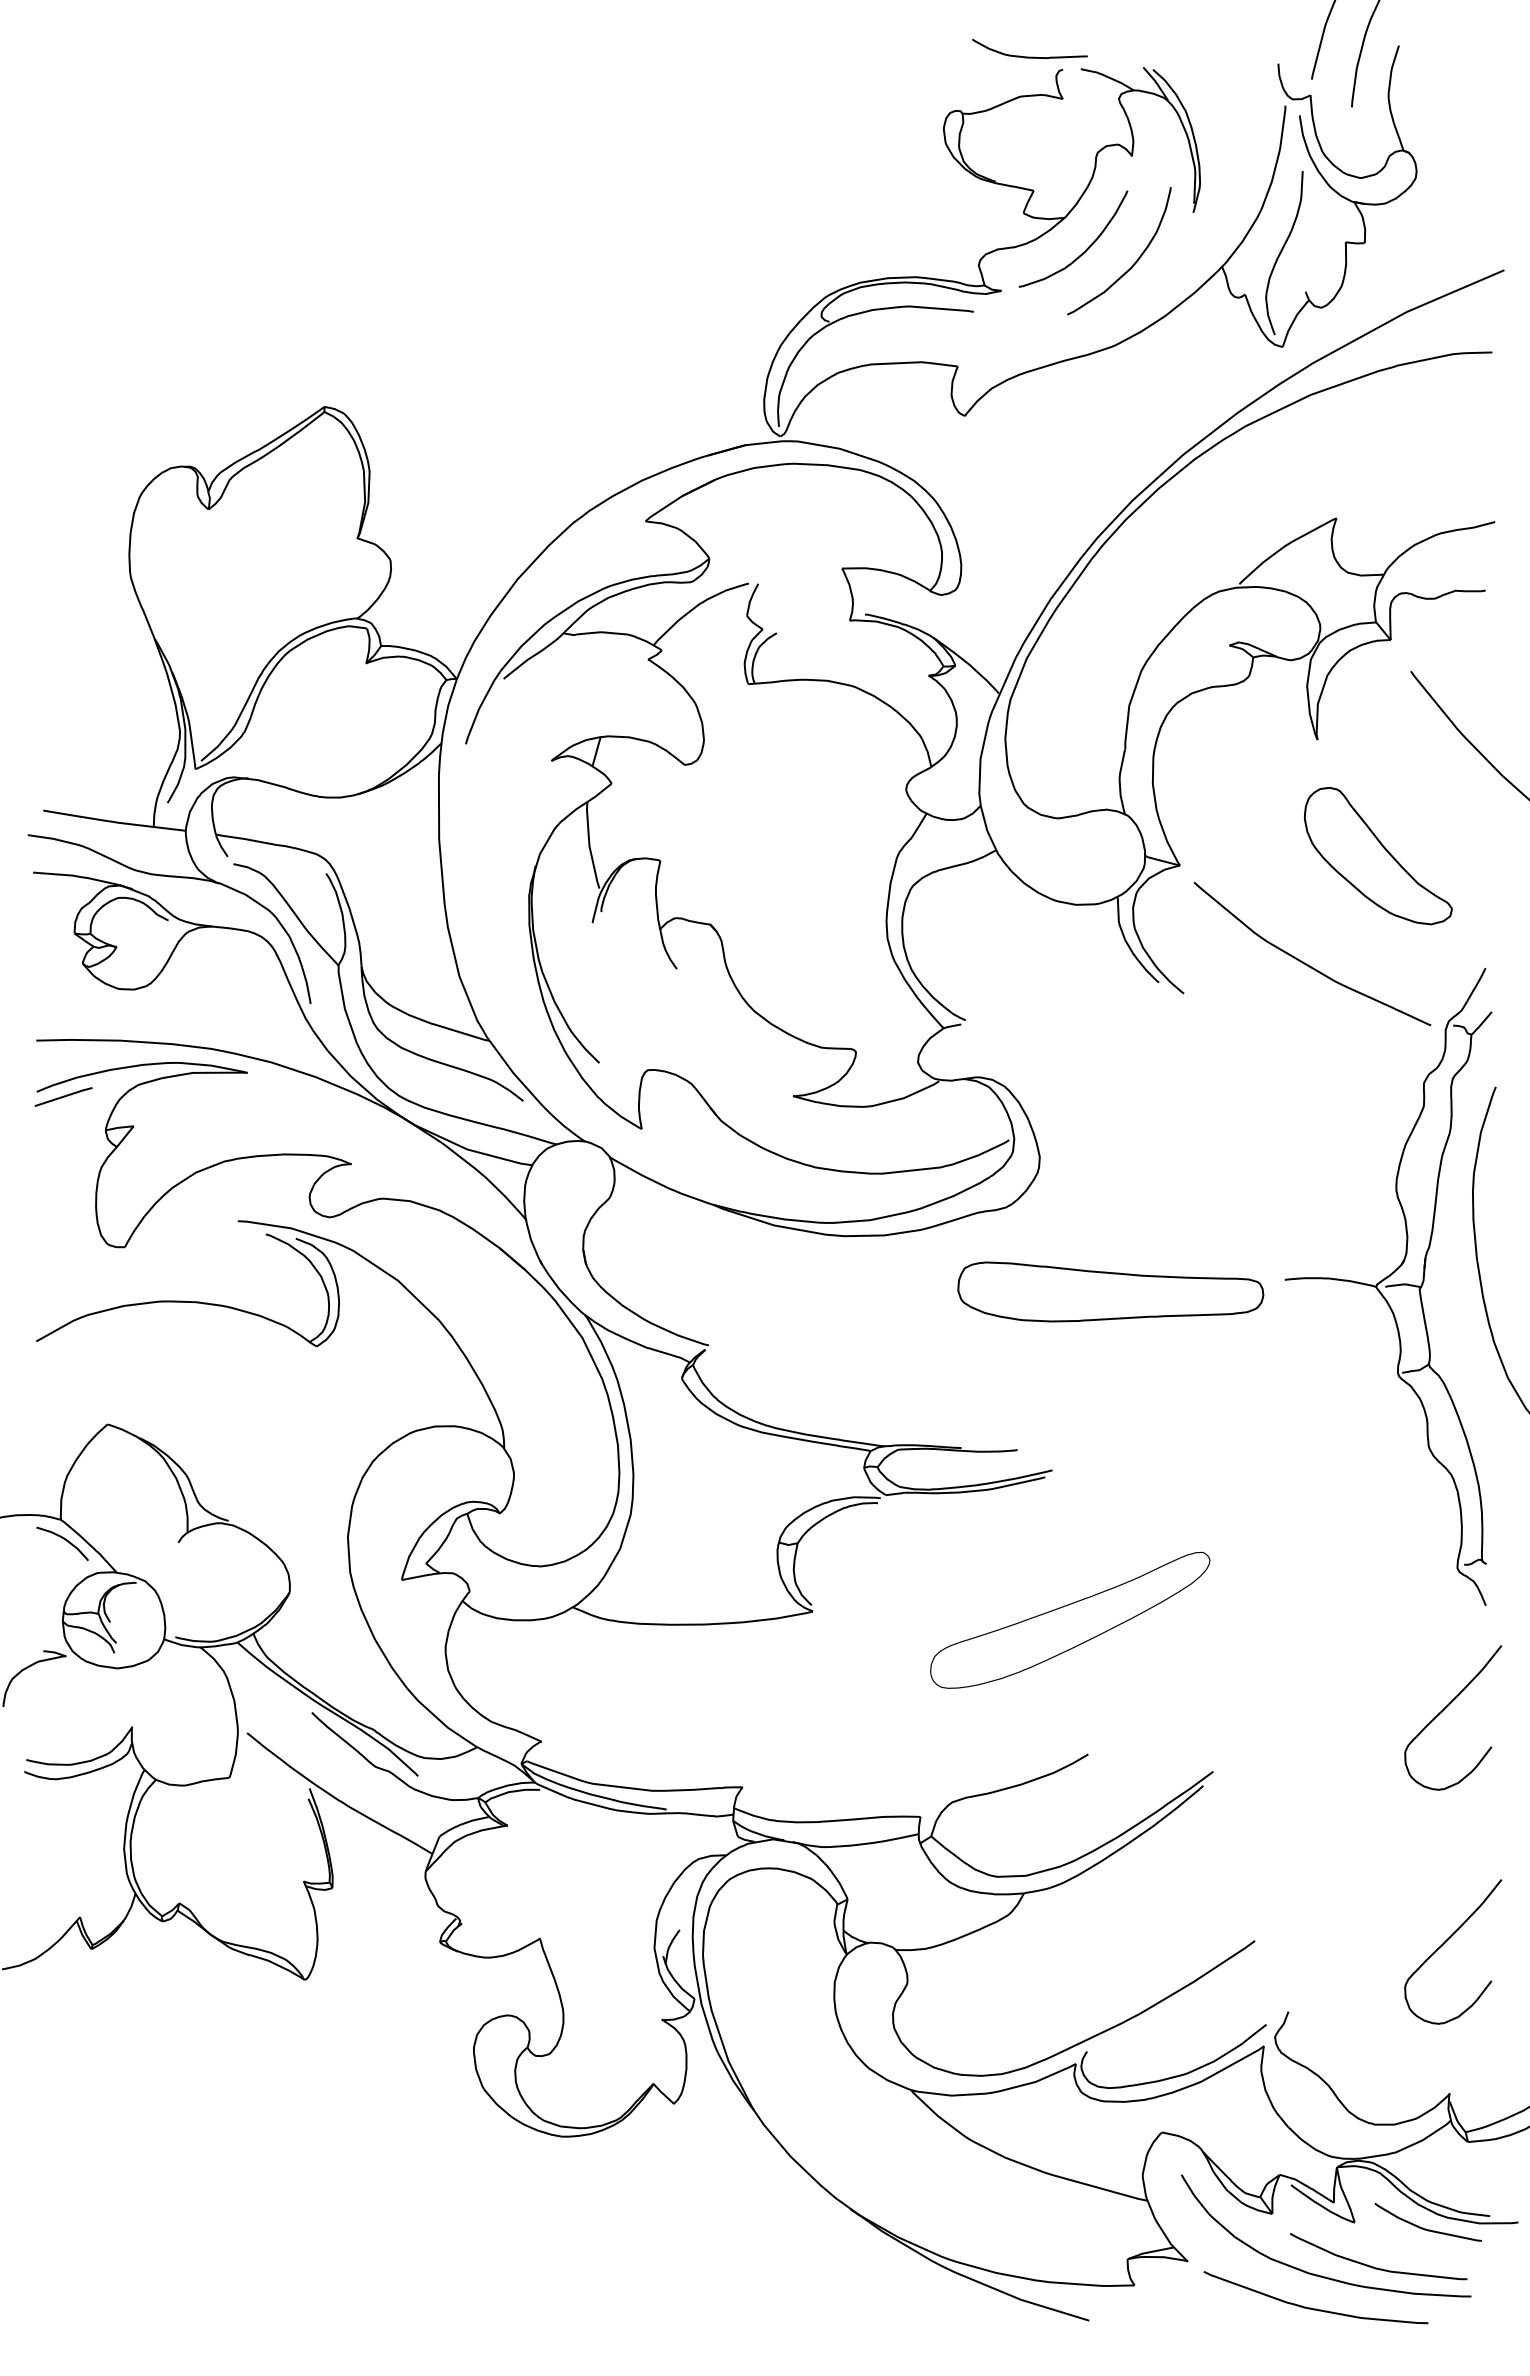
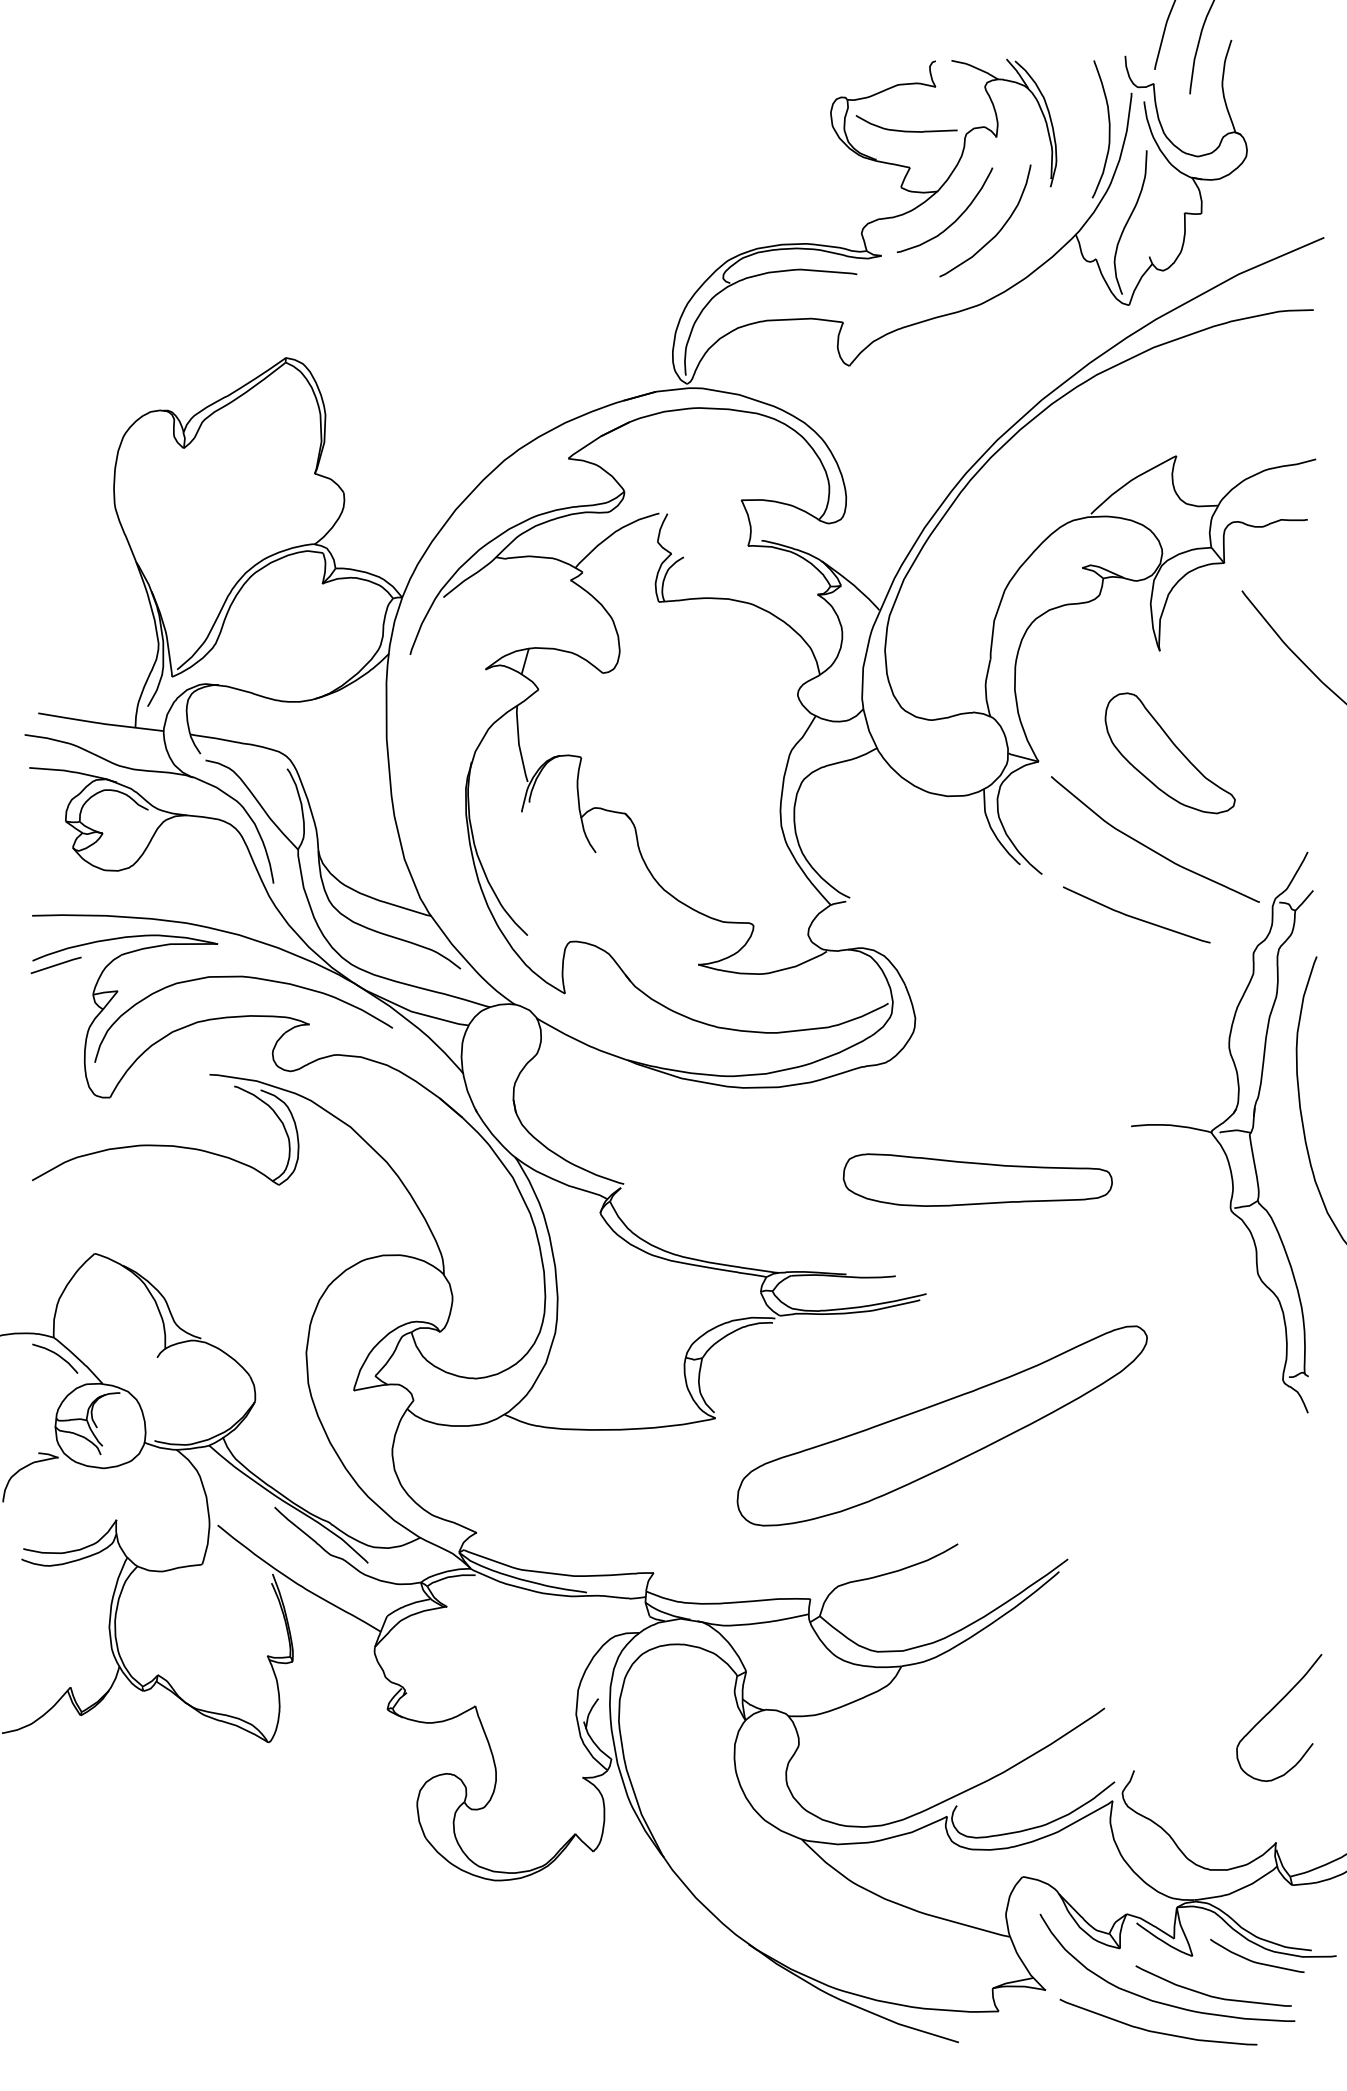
curve: (1029, 56) -> (906, 130), moved
curve: (1259, 146) -> (1108, 128), added
part: (1378, 856) -> (1170, 753), moved
curve: (1291, 1042) -> (1136, 917), added
curve: (280, 1111) -> (247, 978), added
part: (1110, 1291) -> (977, 1179), moved
part: (1069, 1620) -> (941, 1426), size x1.67
part: (1445, 1709) -> (1272, 1504), removed

